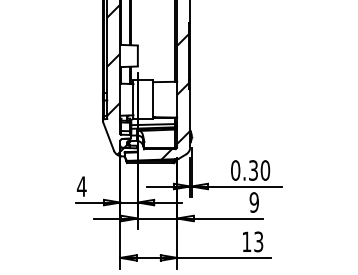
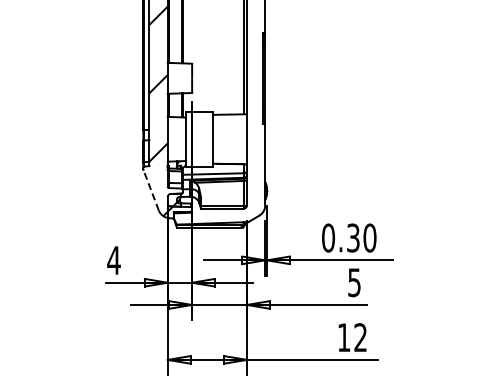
hatch: (158, 96) -> (221, 134), removed
line: (108, 136) -> (151, 190), solid -> dashed
text: (254, 202) -> (354, 282), 9 -> 5
text: (258, 241) -> (360, 337), 13 -> 12

